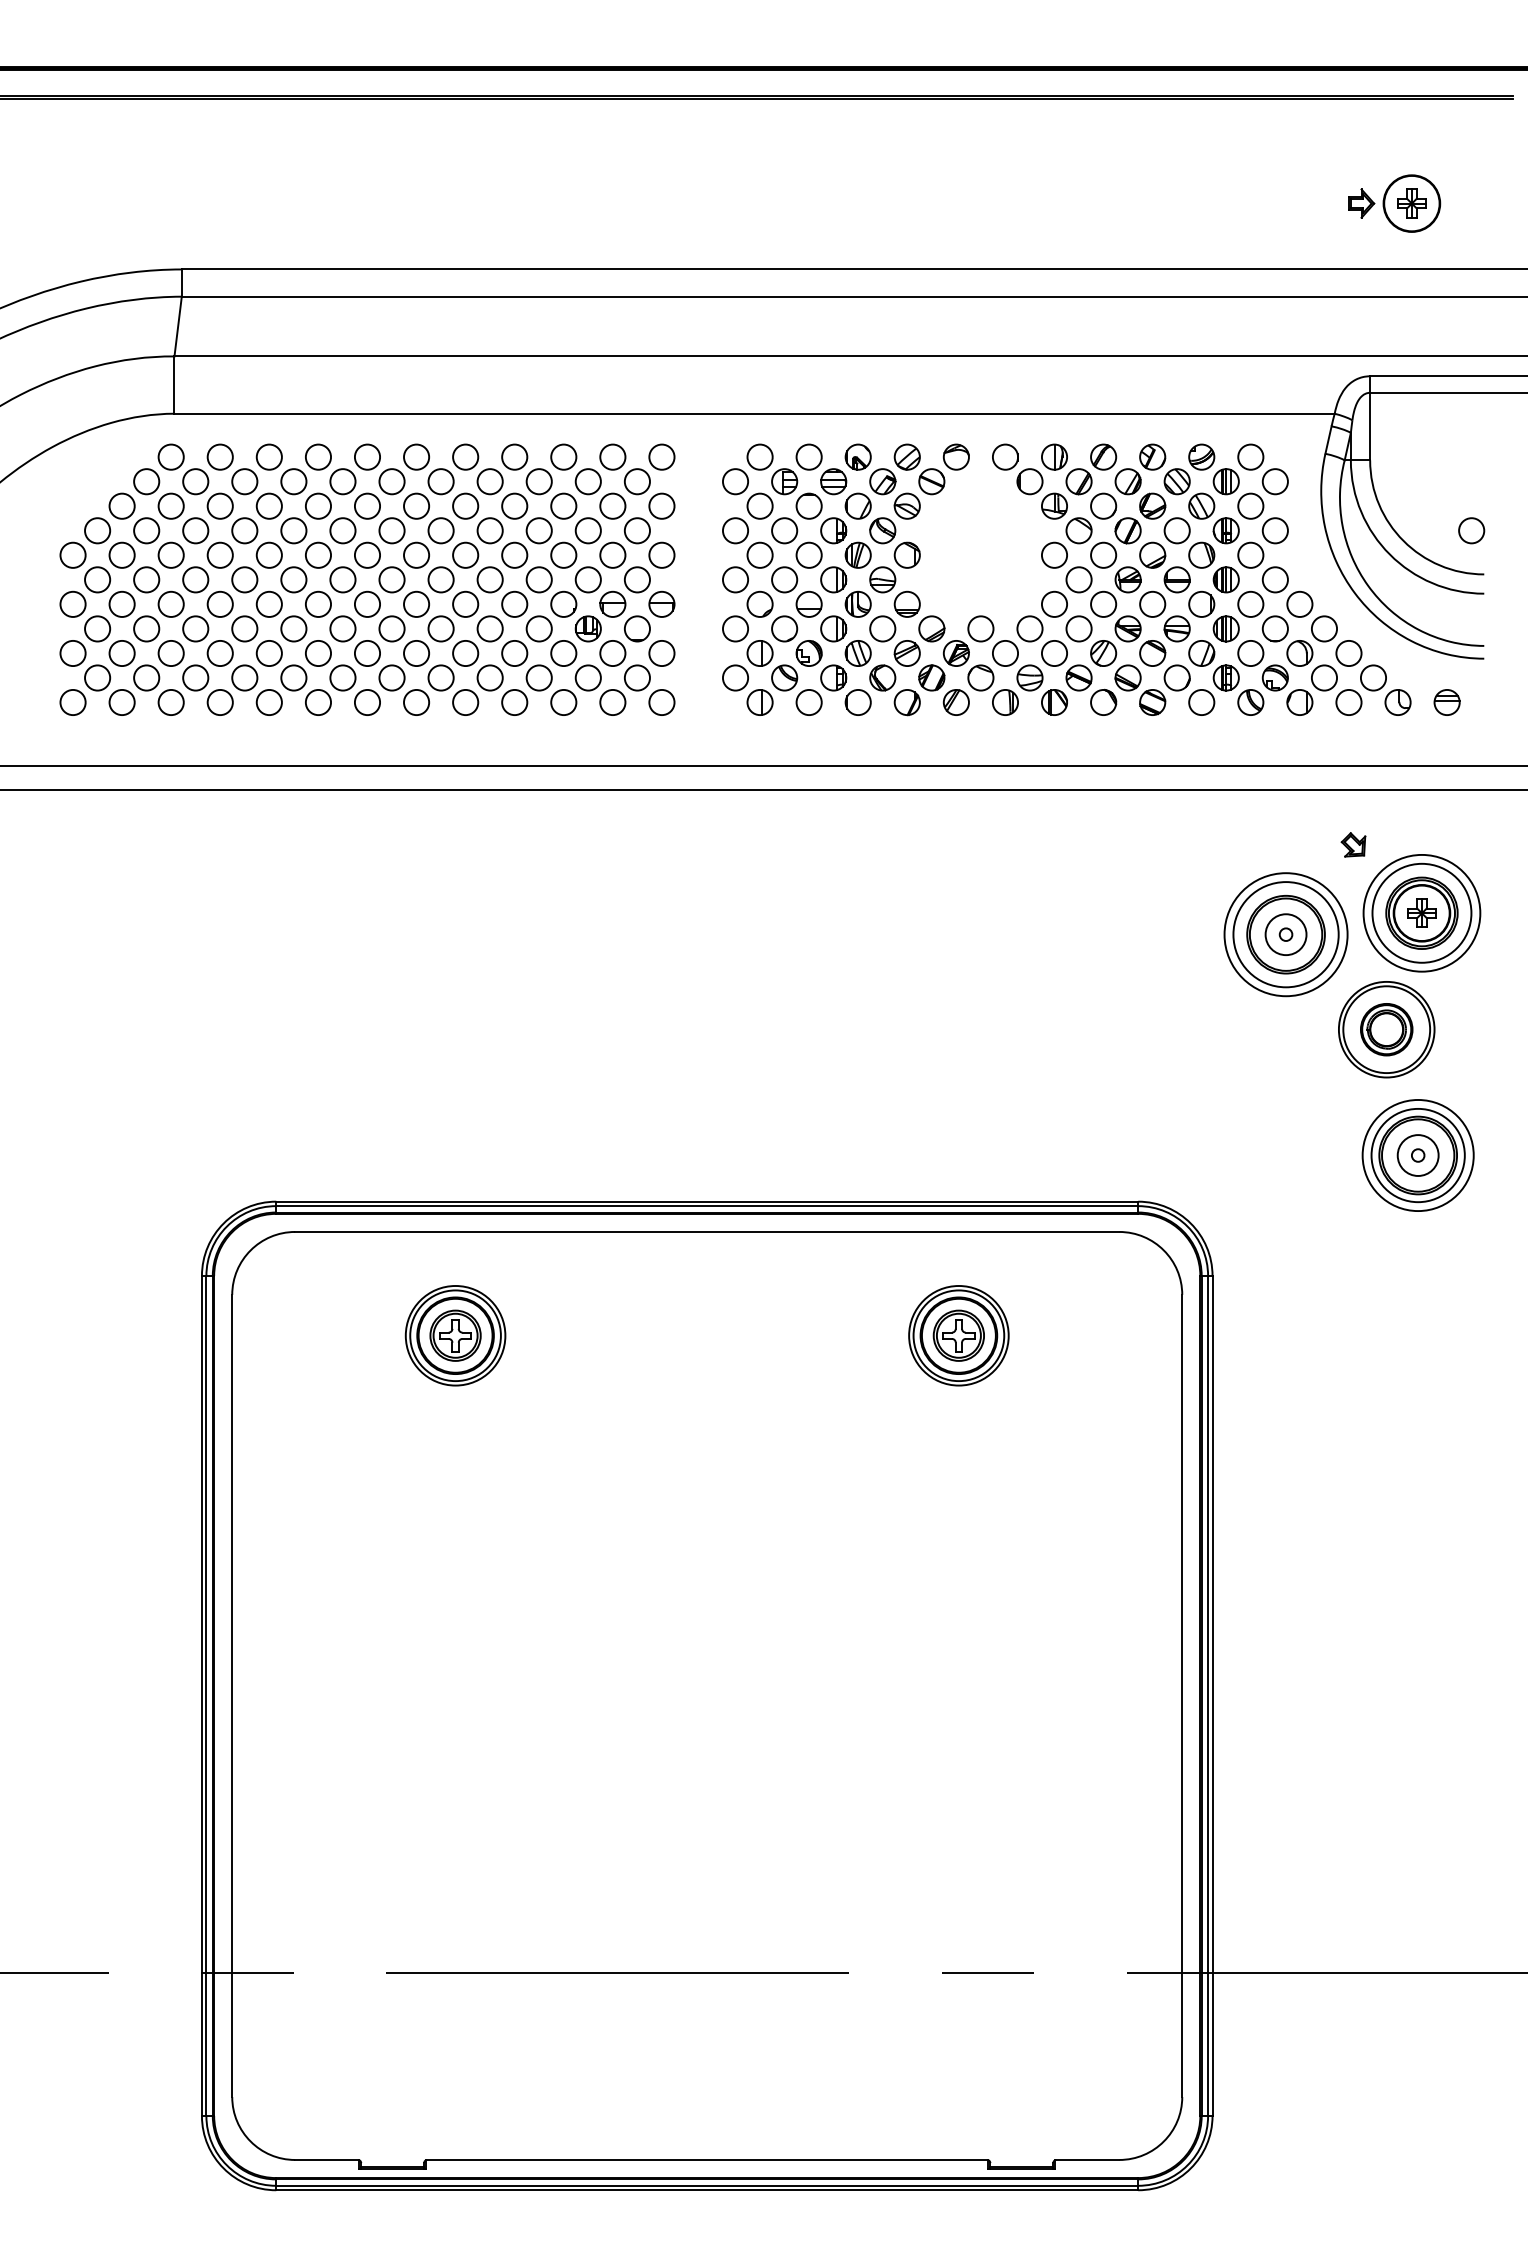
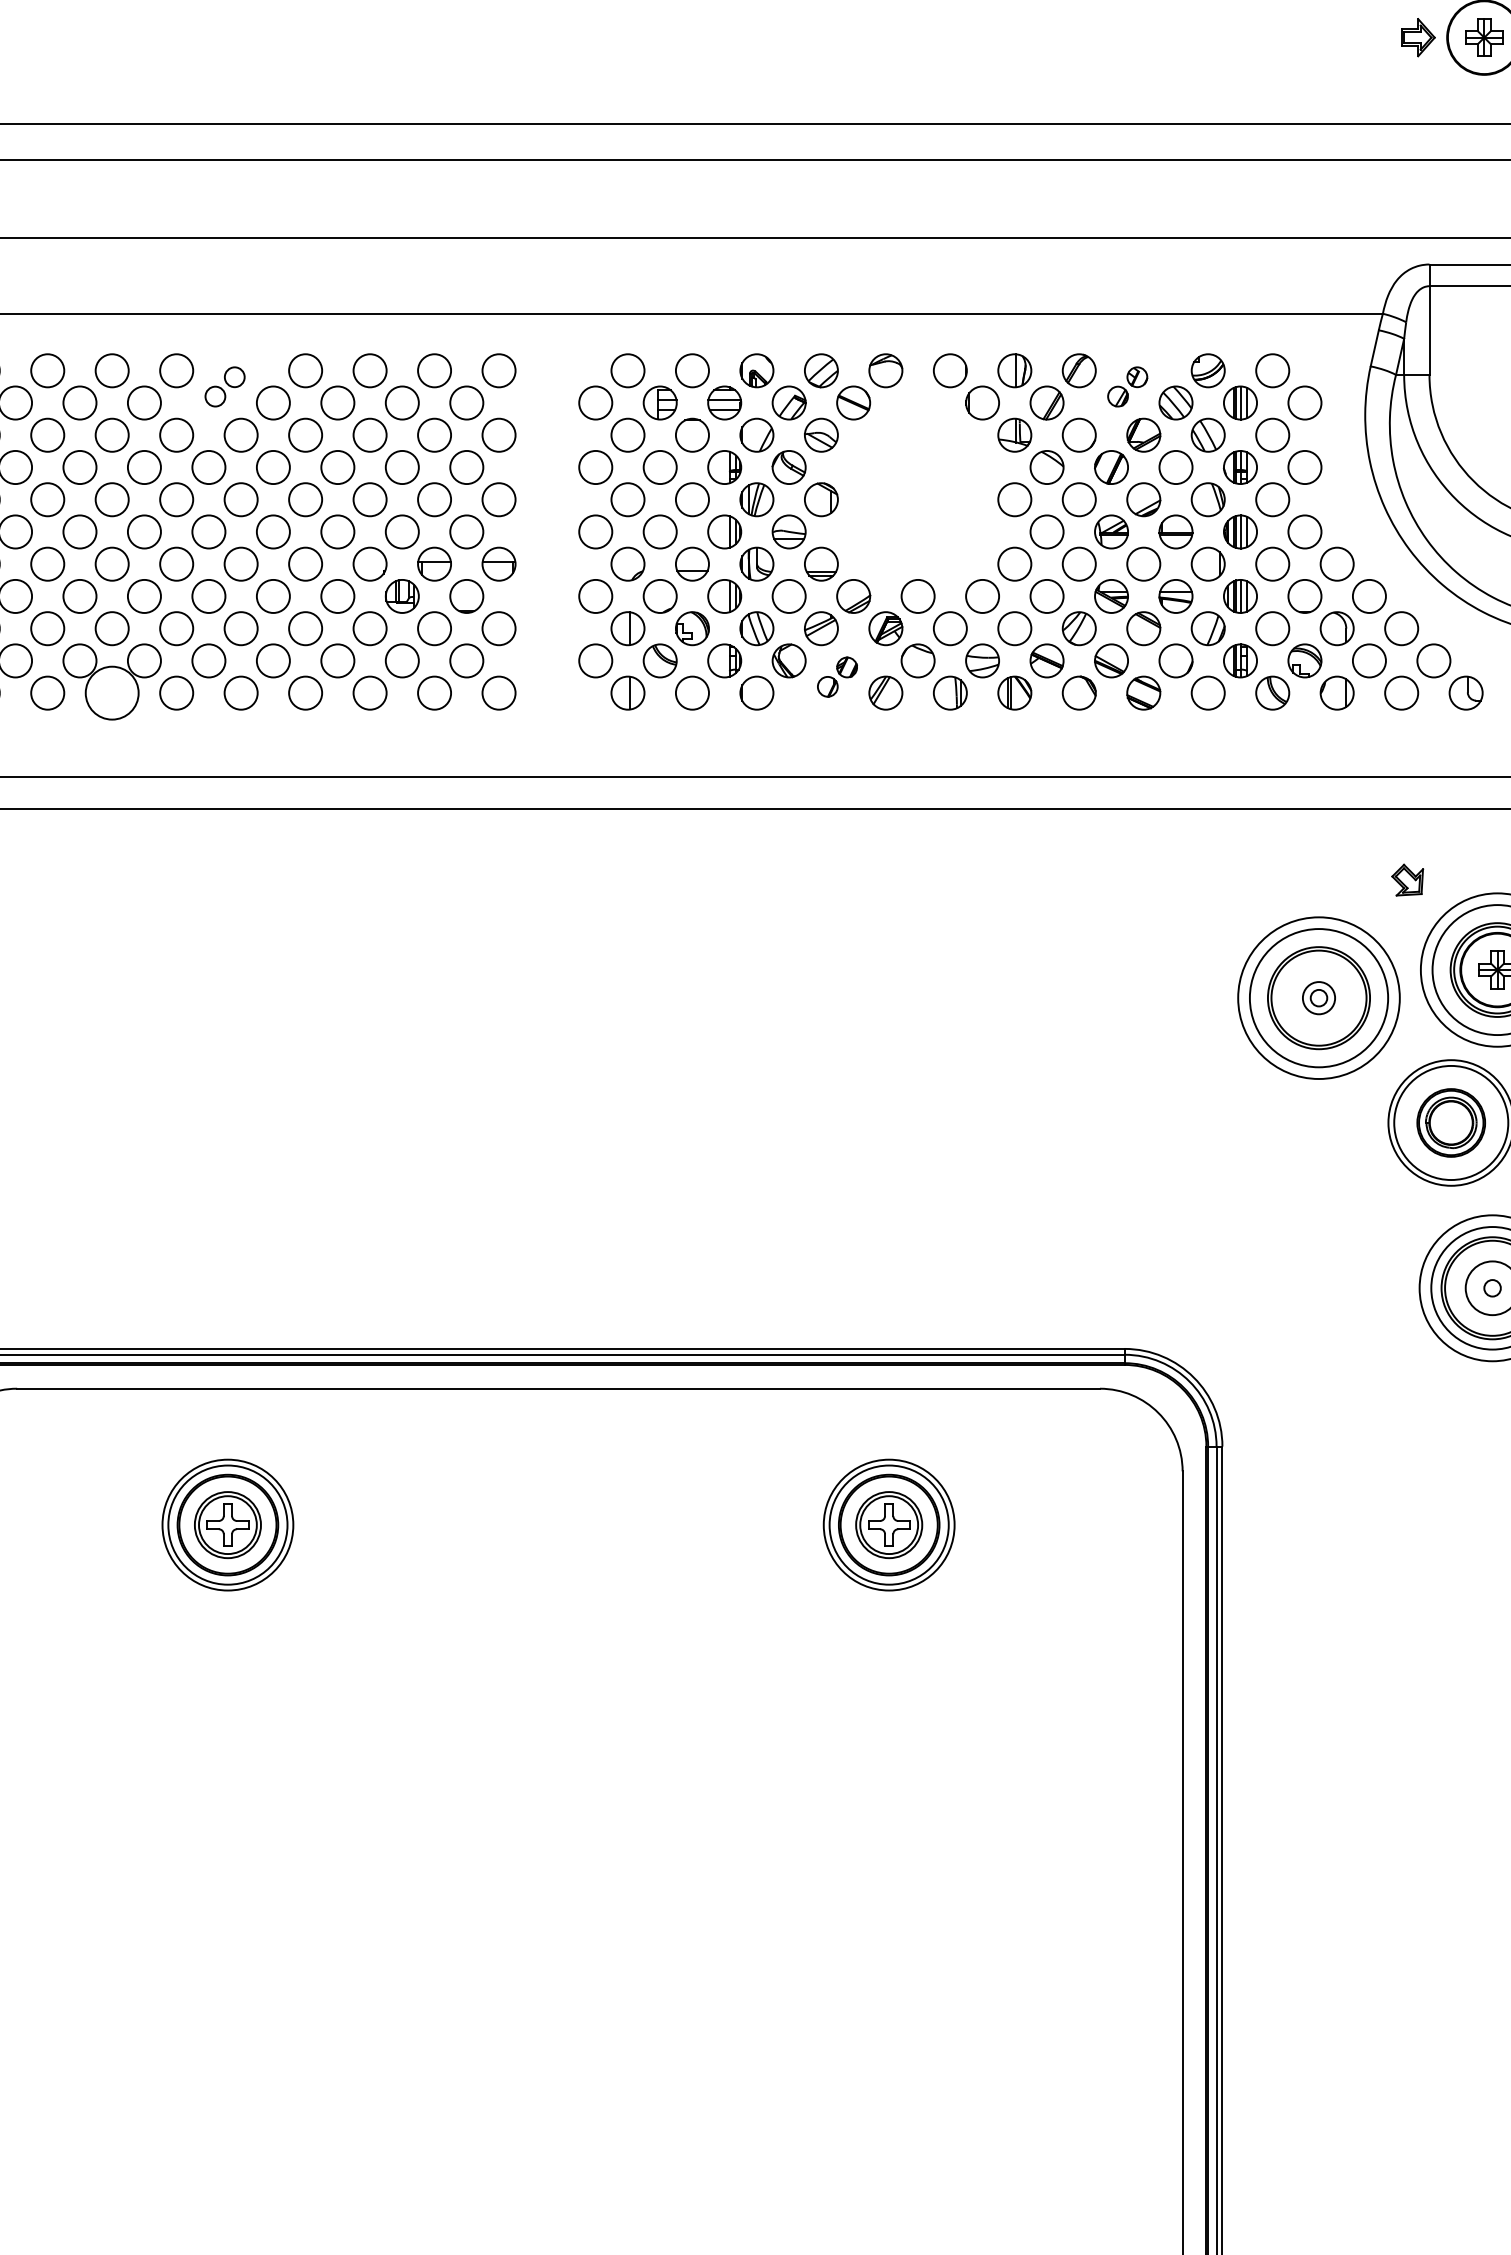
part: (453, 469) -> (225, 386), size x0.6
part: (1140, 469) -> (1127, 386), size x0.6
part: (919, 690) -> (837, 677), size x0.6
circle: (367, 702) -> (112, 693), size x1.6
circle: (1285, 934) -> (1318, 997), size x0.6

